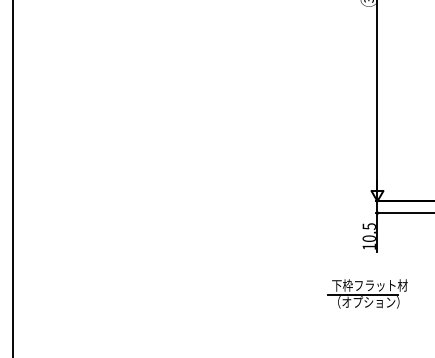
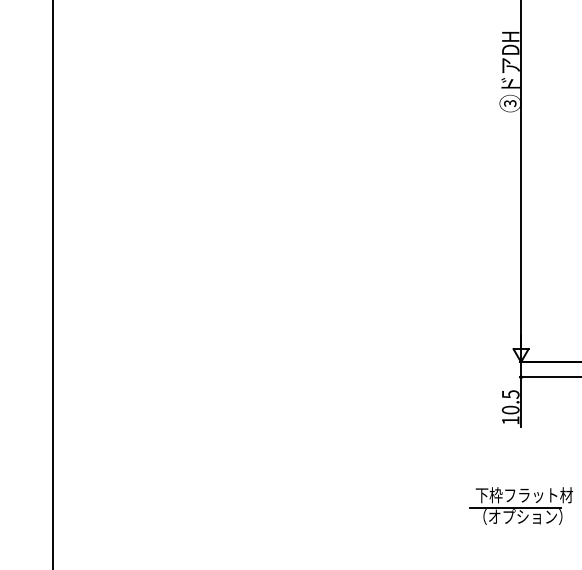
part: (366, 293) -> (520, 505), moved

